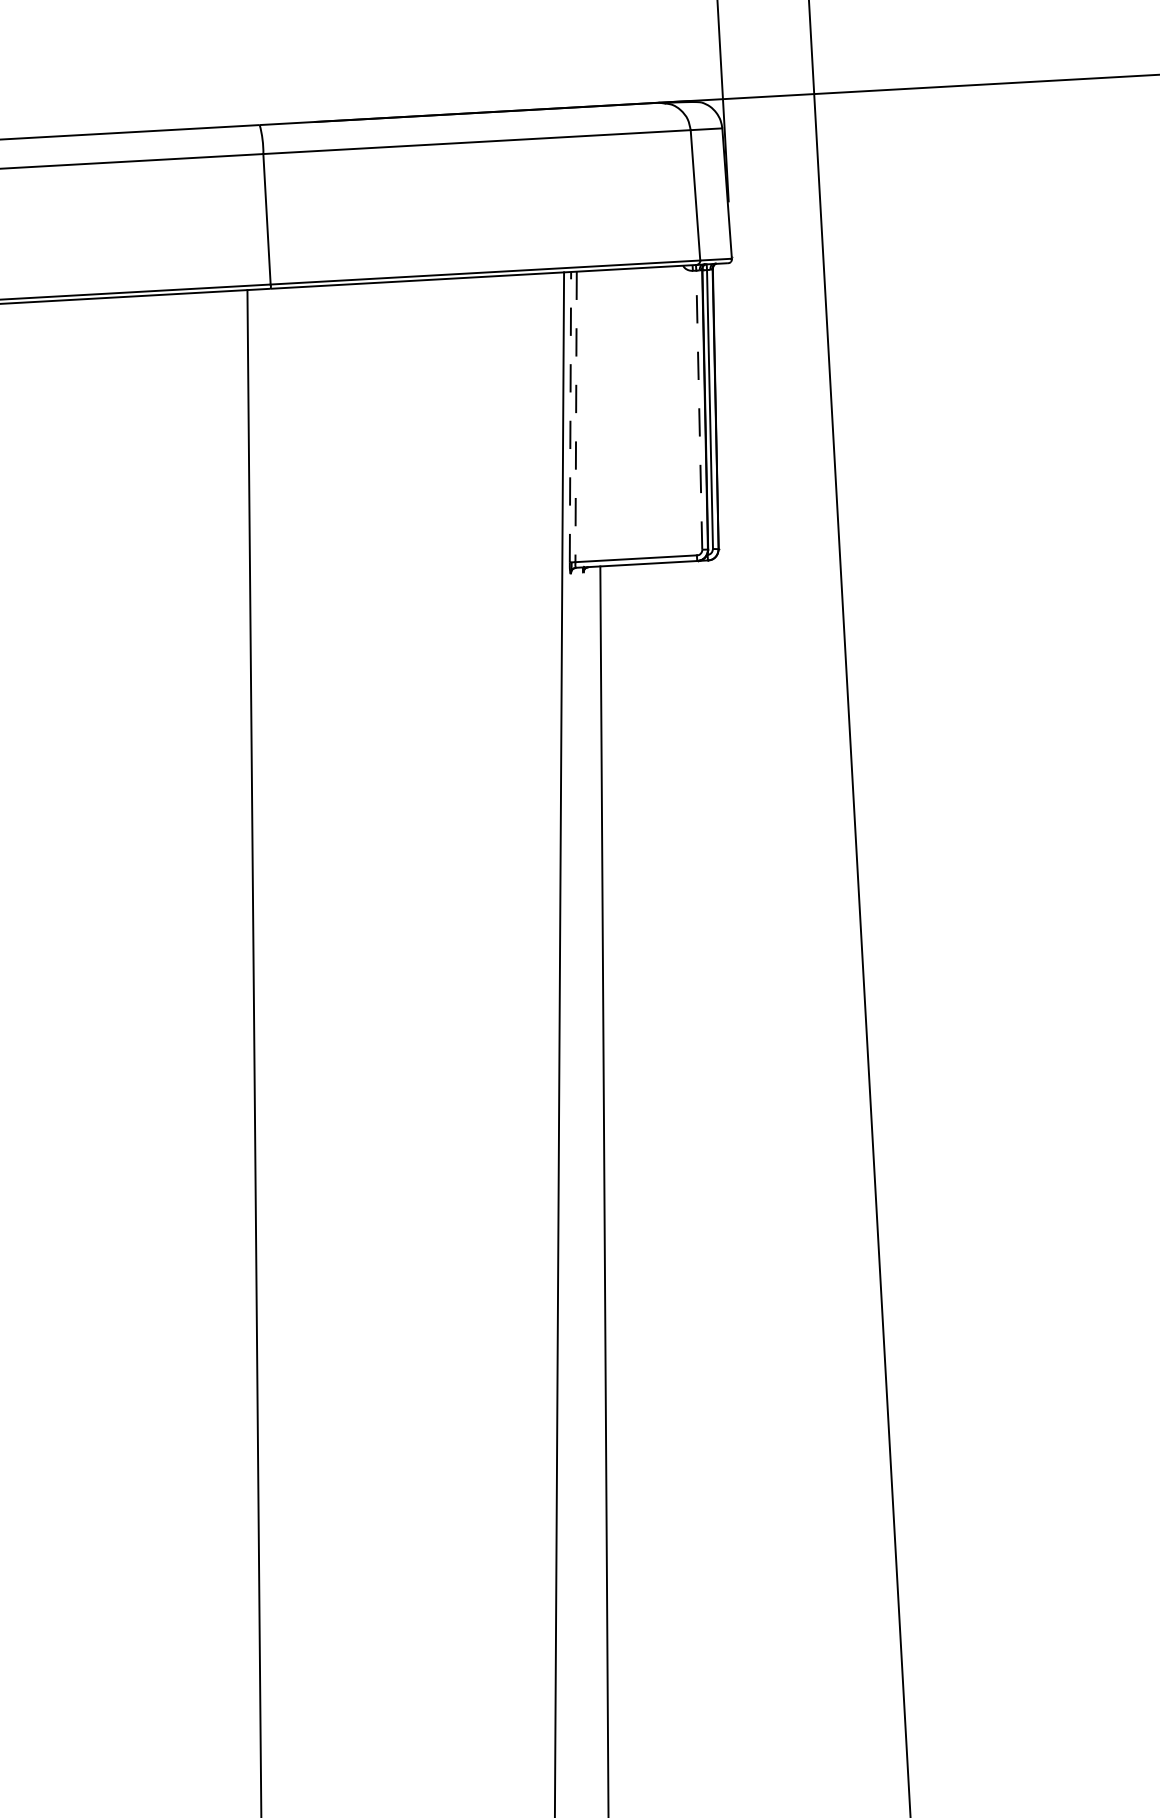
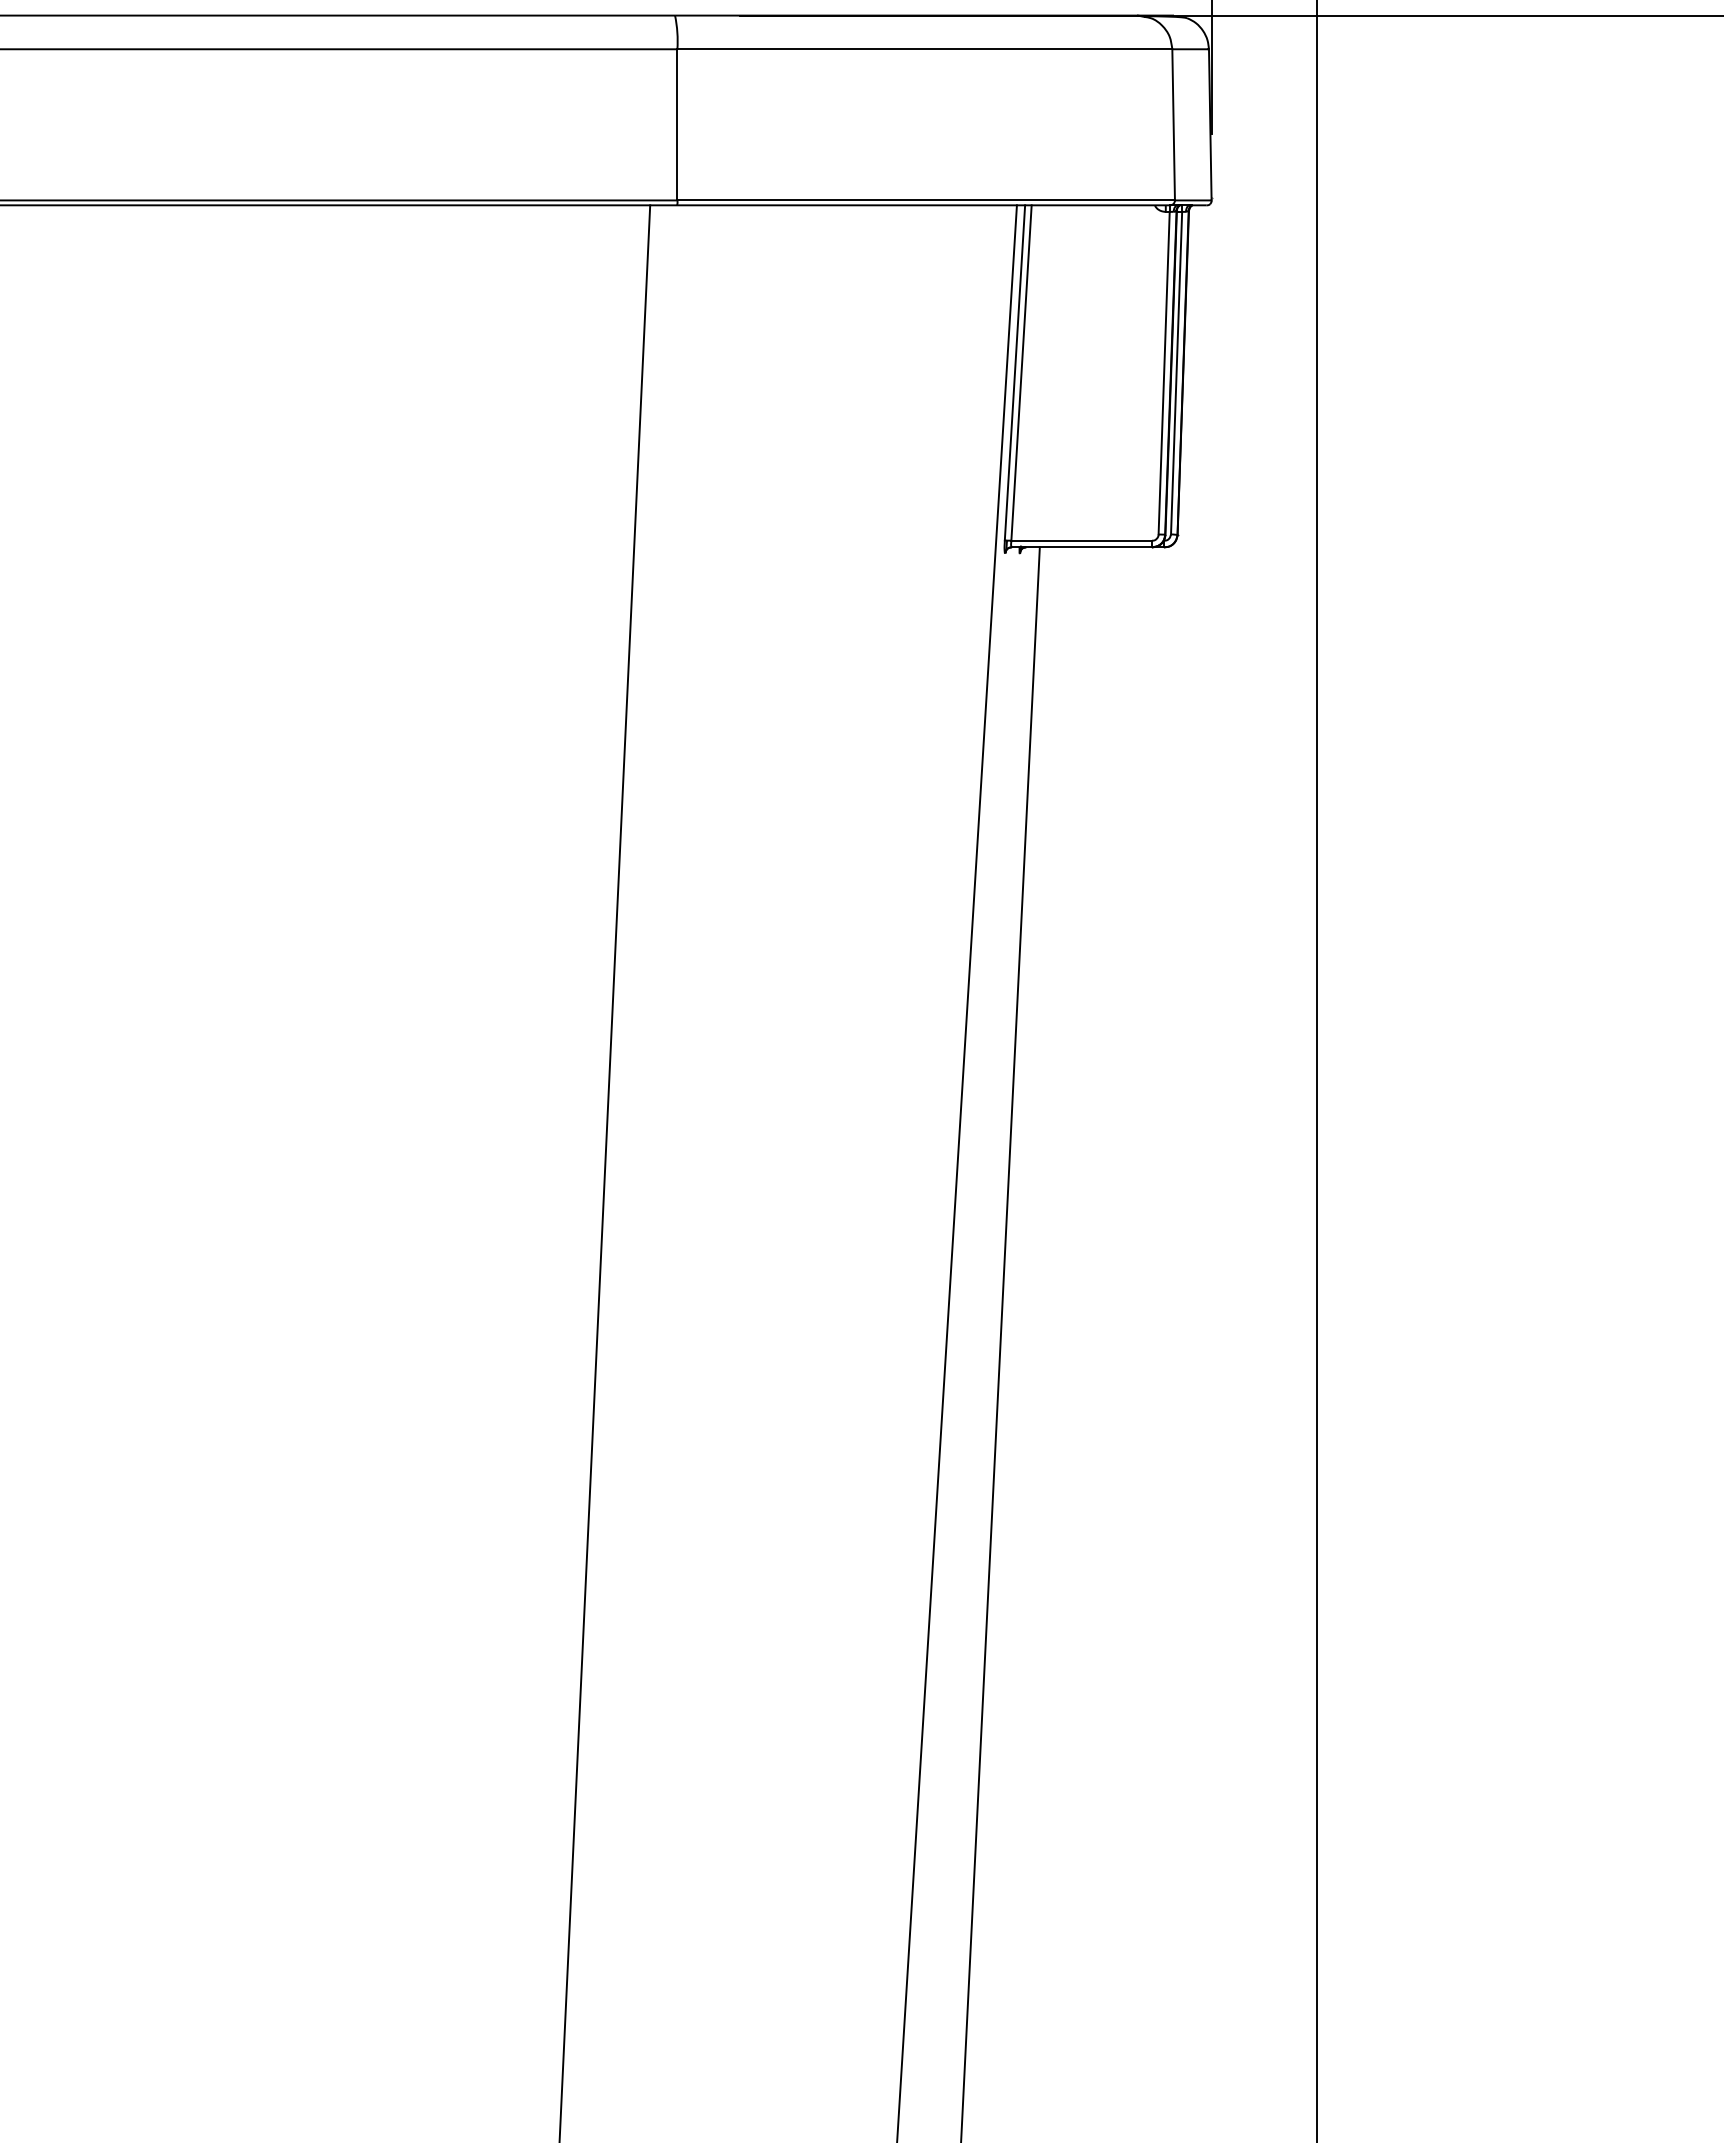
line: (699, 409) -> (1164, 372), dashed -> solid
line: (570, 416) -> (1014, 372), dashed -> solid
line: (576, 417) -> (1021, 373), dashed -> solid

